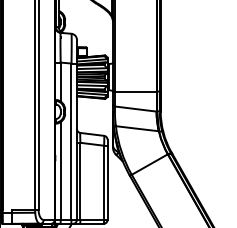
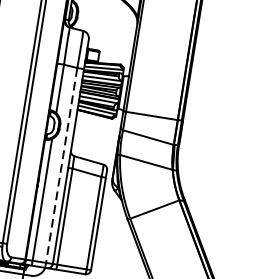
line: (71, 142) -> (61, 166), solid -> dashed

